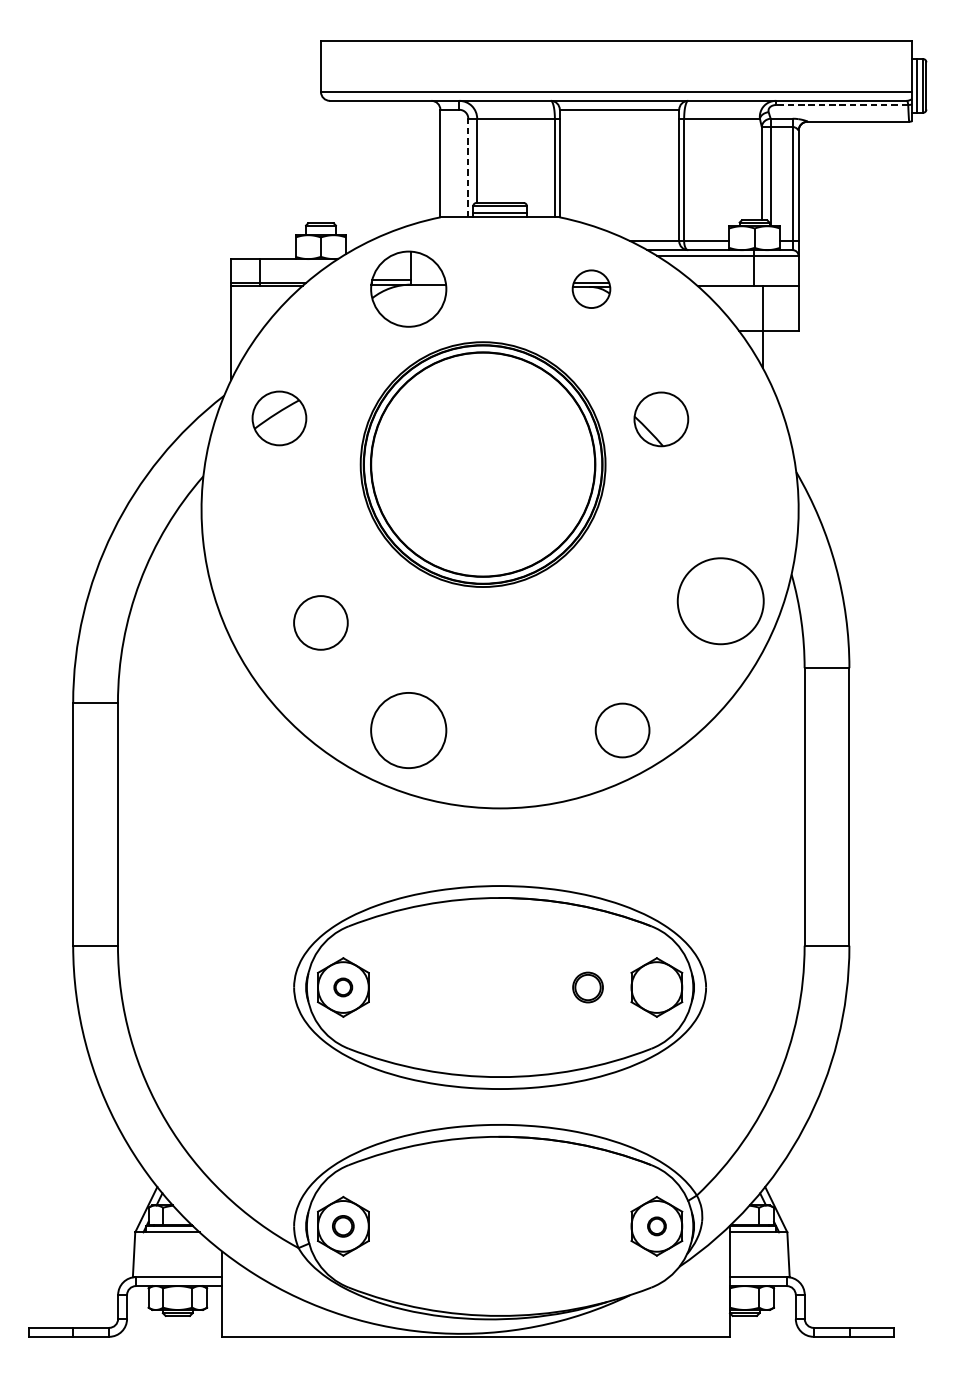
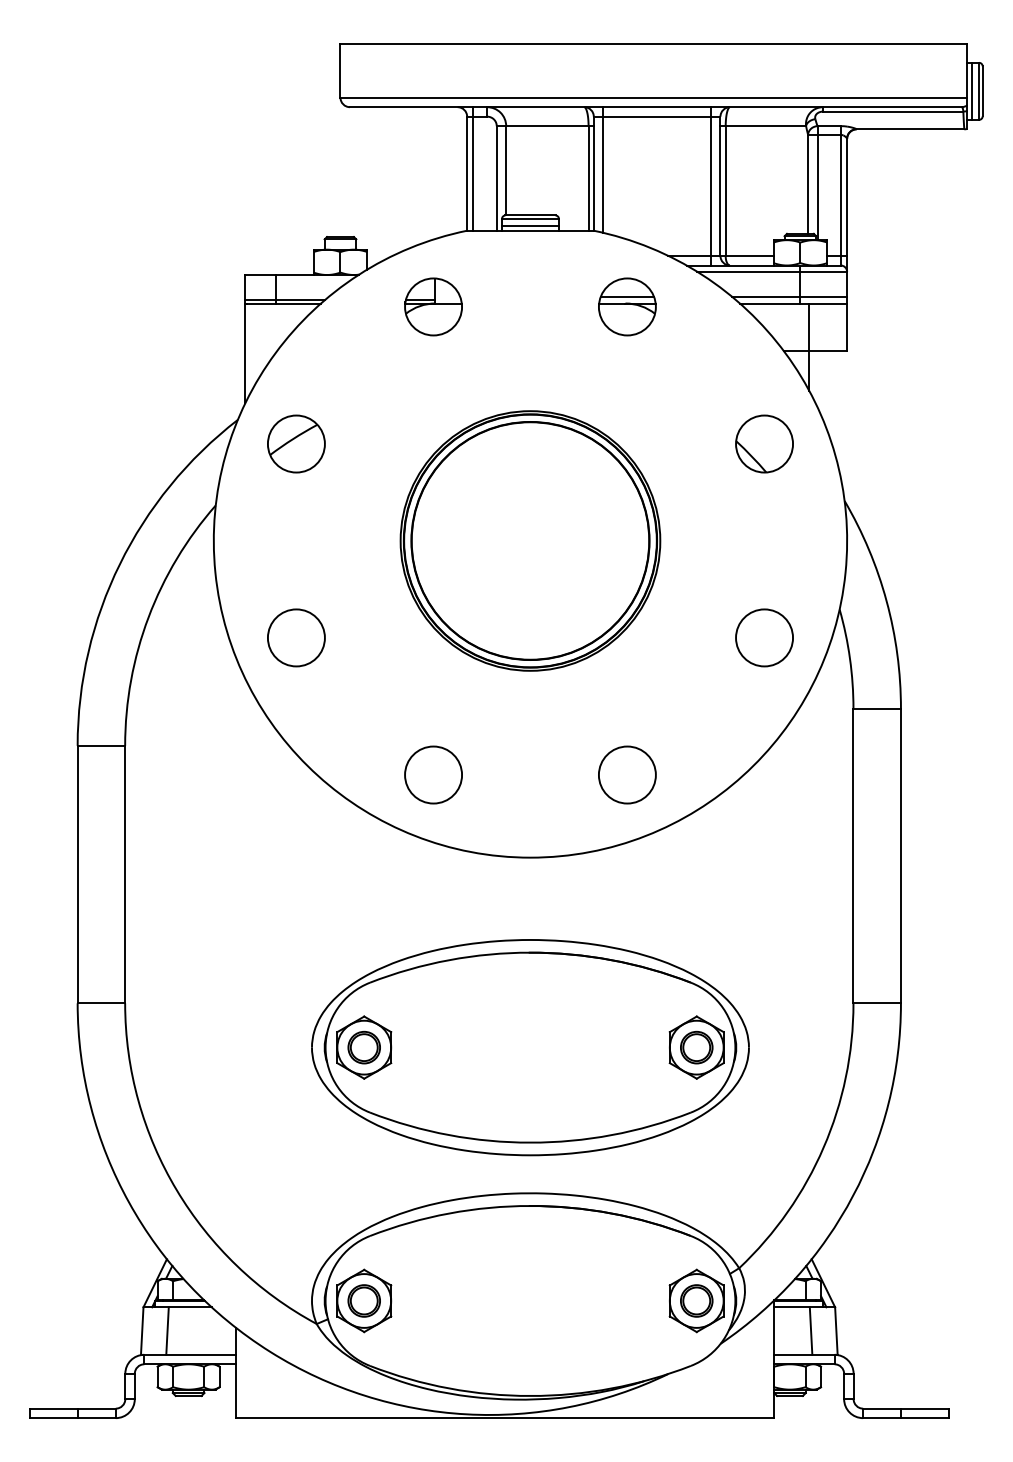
line: (842, 104) -> (893, 111), dashed -> solid
line: (446, 158) -> (473, 168), added
line: (568, 159) -> (603, 169), added
line: (468, 167) -> (496, 177), dashed -> solid
line: (669, 175) -> (710, 186), added
line: (744, 280) -> (789, 297), added
part: (408, 288) -> (433, 306), size x0.71
part: (591, 288) -> (627, 306), size x1.43
part: (661, 418) -> (764, 443), moved
part: (483, 464) -> (530, 540), moved
circle: (720, 600) -> (764, 637), size x0.62
circle: (320, 622) -> (296, 637), moved
circle: (408, 730) -> (433, 774), size x0.71
circle: (622, 730) -> (627, 774), moved
part: (342, 987) -> (363, 1047), size x1.67
part: (587, 987) -> (696, 1047), moved
part: (342, 1225) -> (363, 1300), size x1.43
part: (656, 1225) -> (696, 1300), size x1.67
line: (157, 1254) -> (167, 1330), added
line: (764, 1254) -> (810, 1330), added

